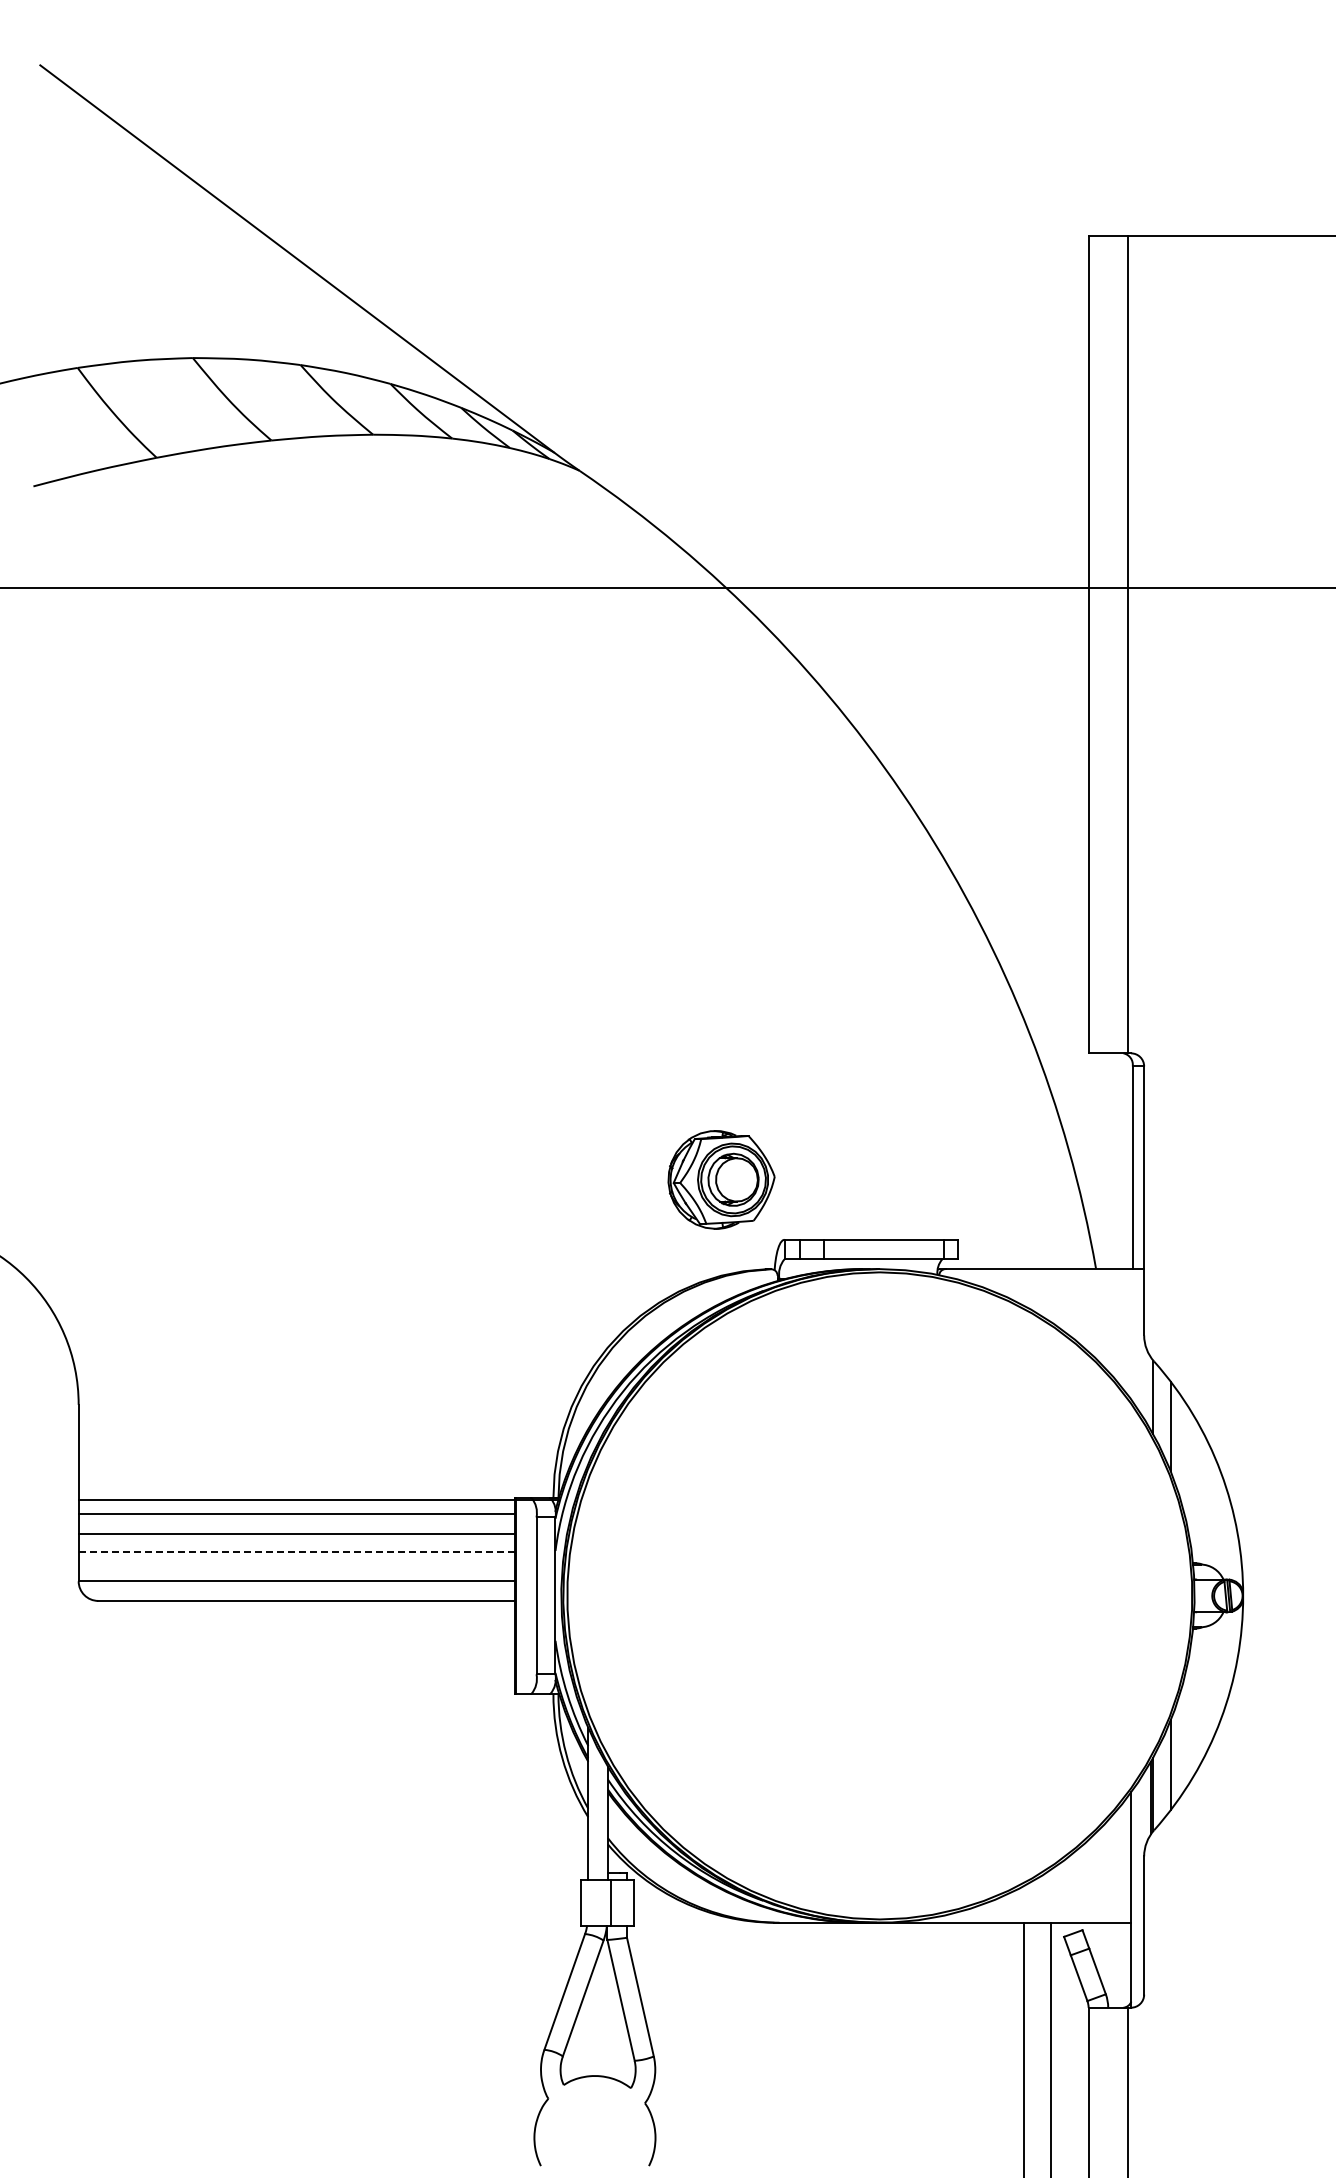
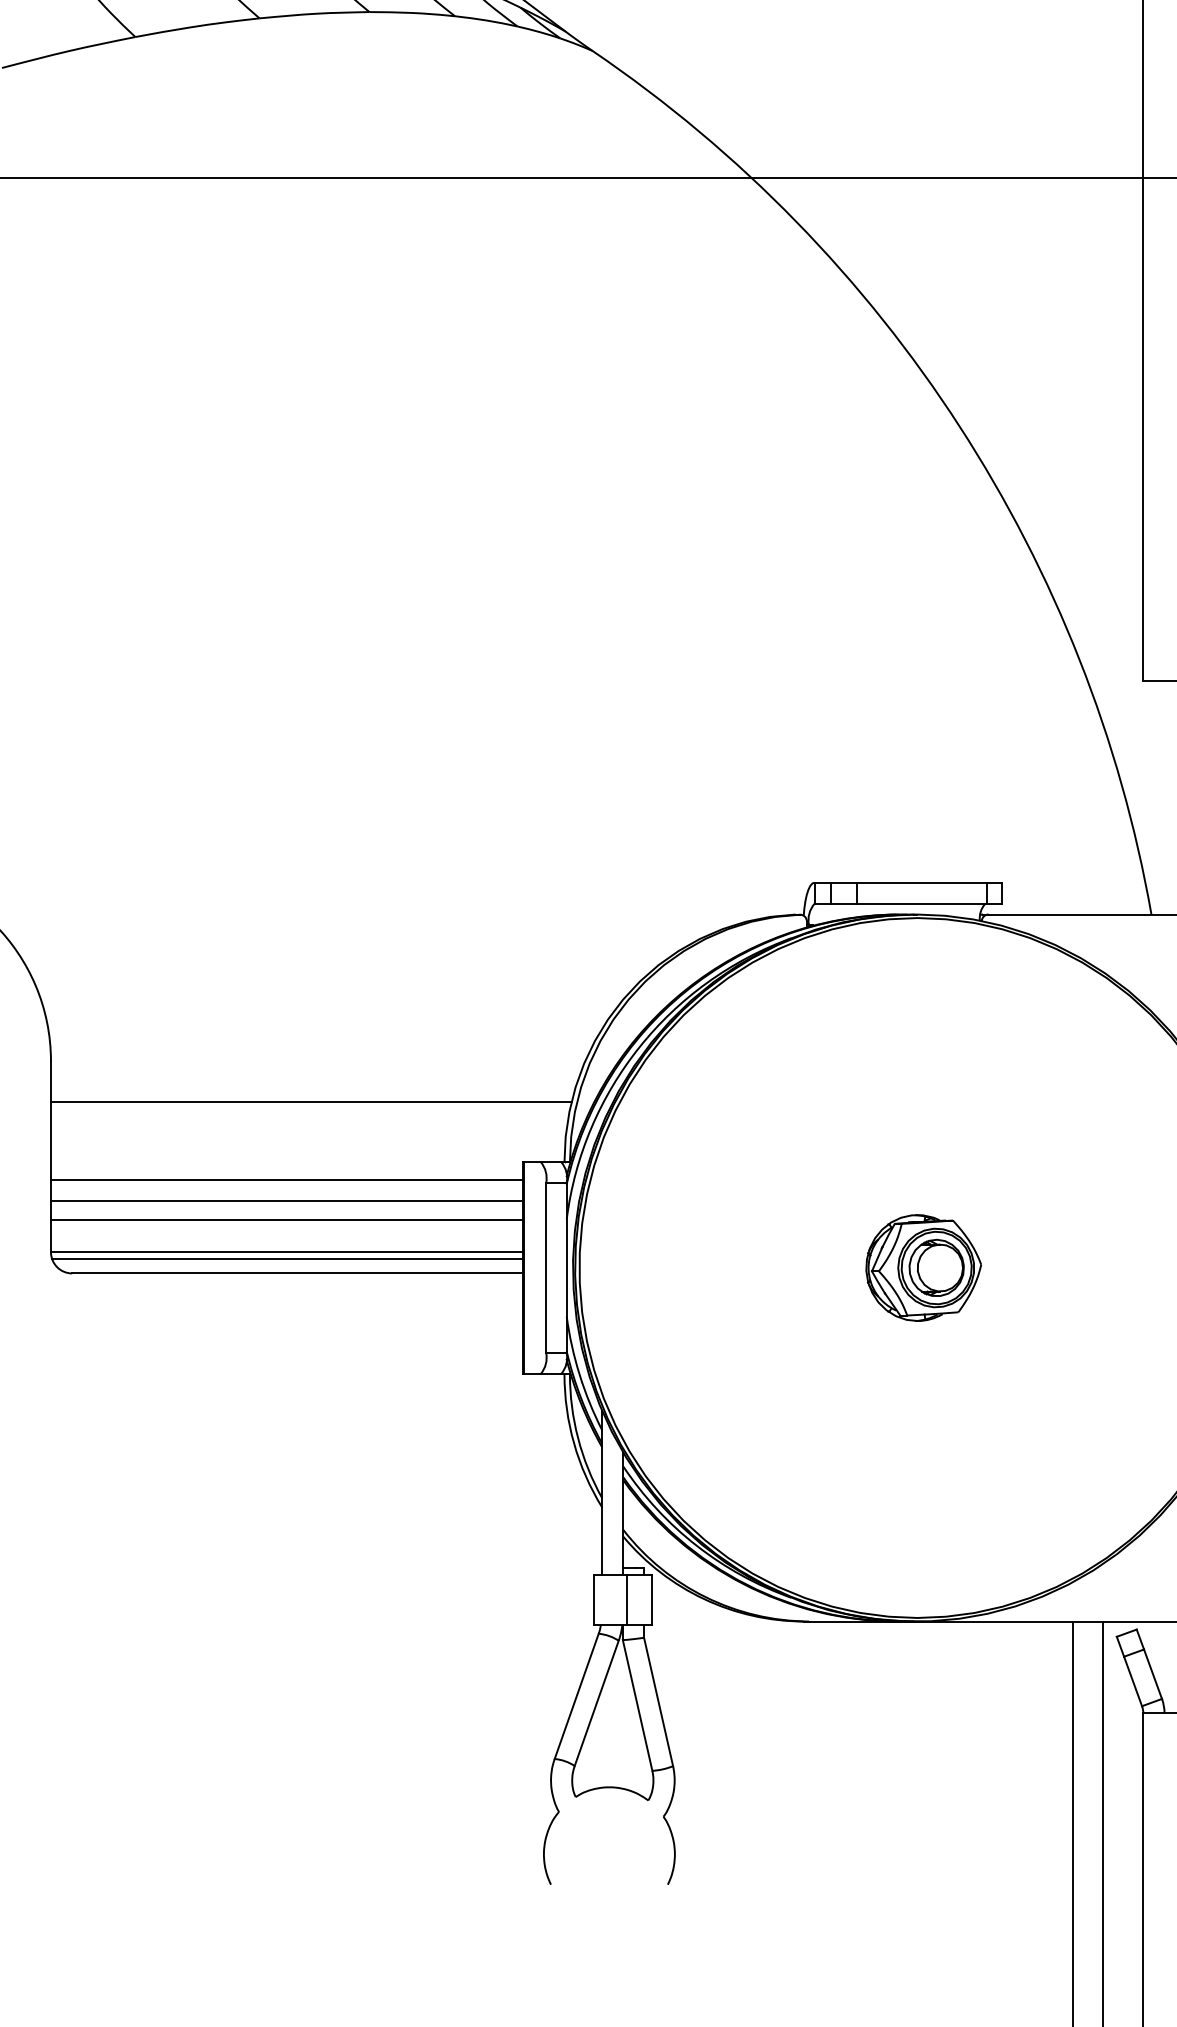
part: (721, 1179) -> (923, 1267), moved
line: (318, 1500) -> (310, 1102), moved
line: (297, 1551) -> (287, 1219), dashed -> solid
line: (296, 1587) -> (286, 1258), added

